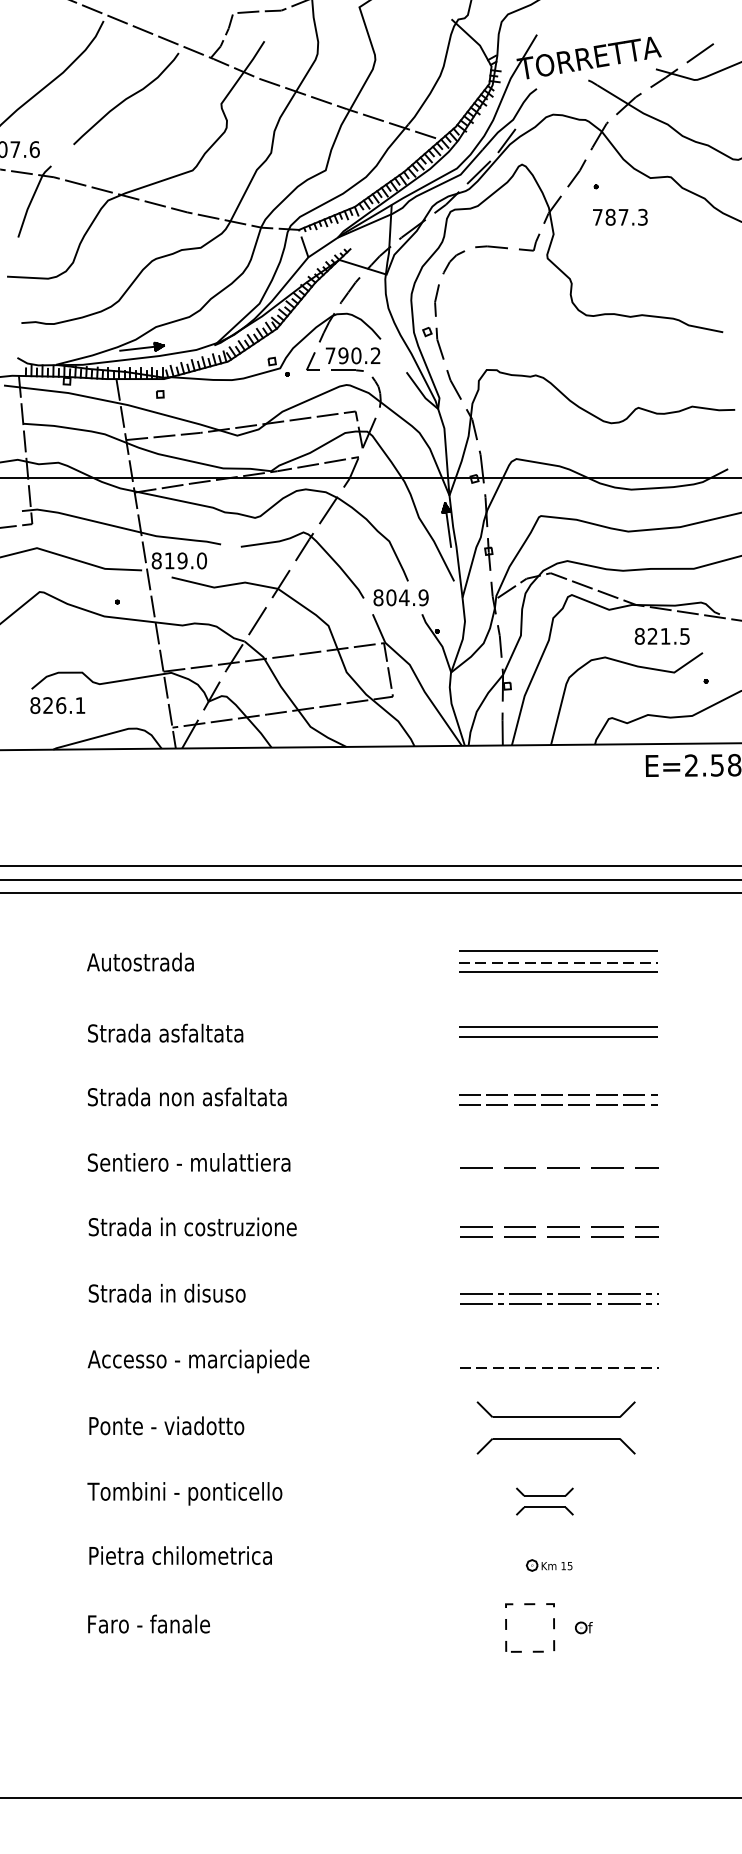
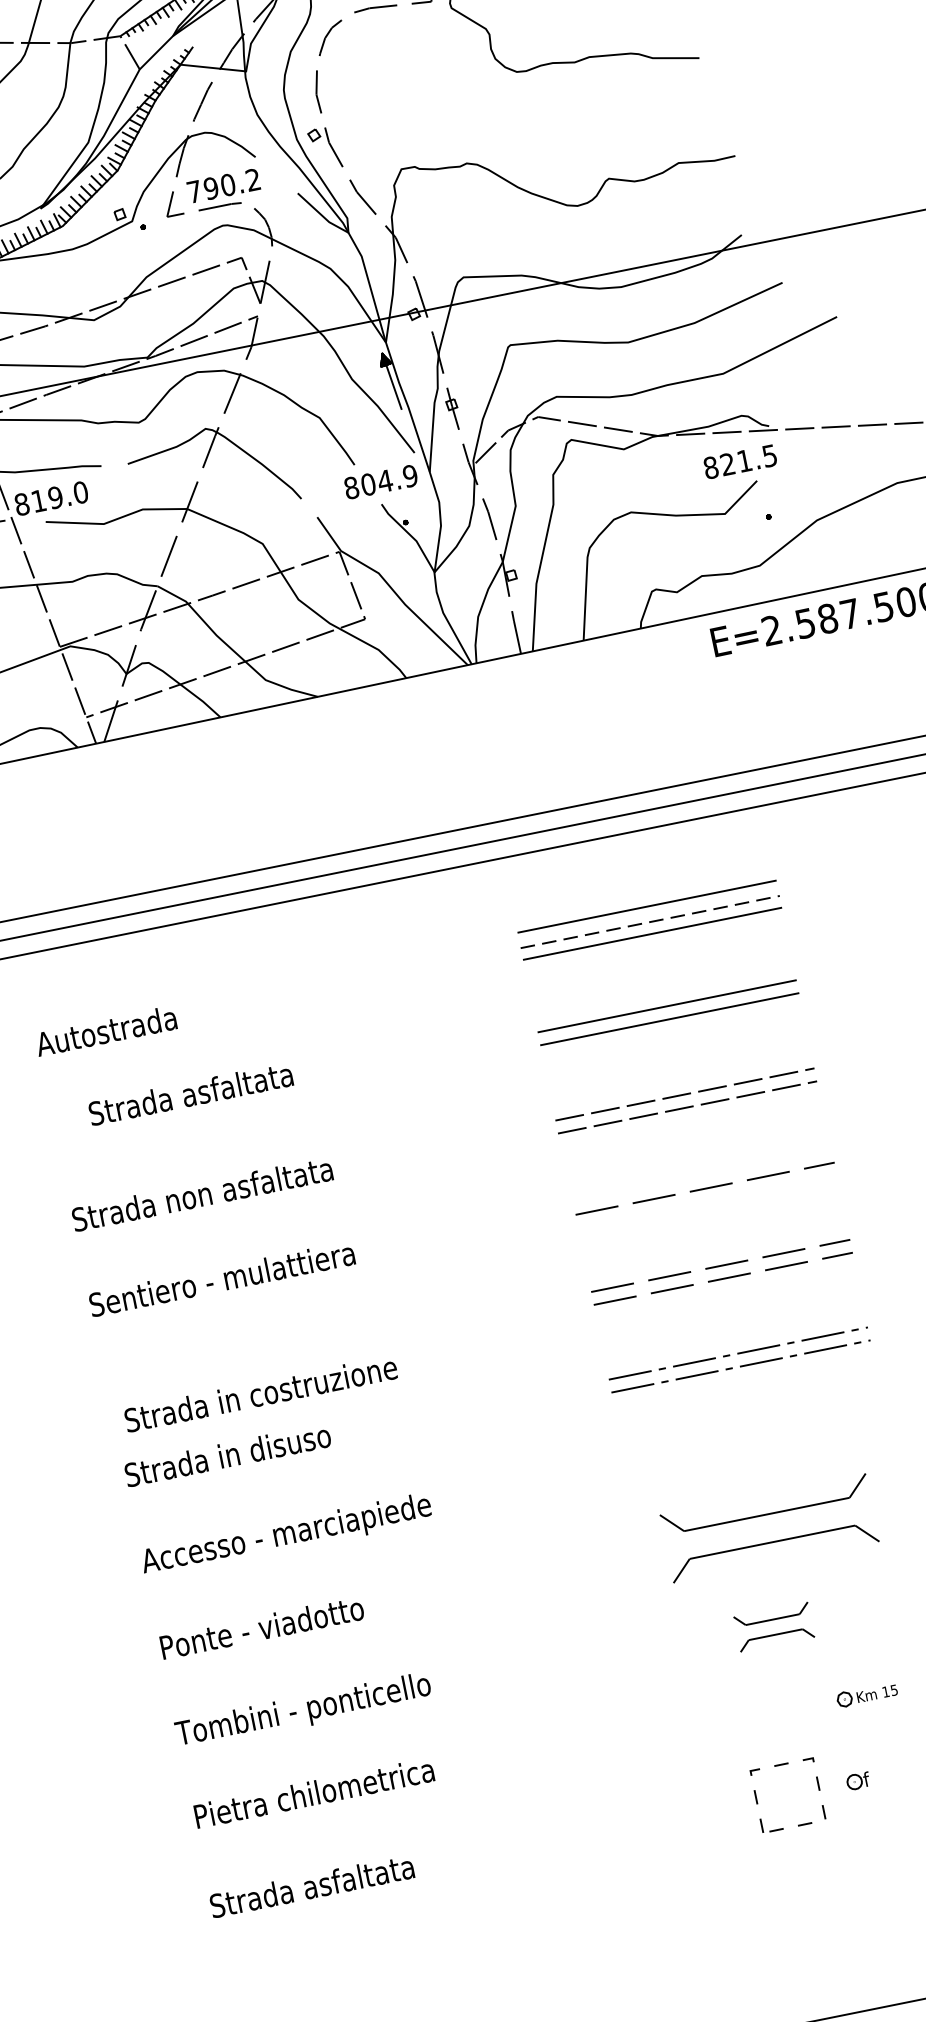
text: (400, 597) -> (380, 481), moved
text: (661, 636) -> (739, 462), moved
text: (165, 1032) -> (190, 1093), moved
text: (192, 1226) -> (260, 1393), moved
line: (559, 1367) -> (758, 1448), removed
part: (548, 1565) -> (866, 1695), moved
text: (164, 1623) -> (311, 1885), Faro - fanale -> Strada asfaltata

